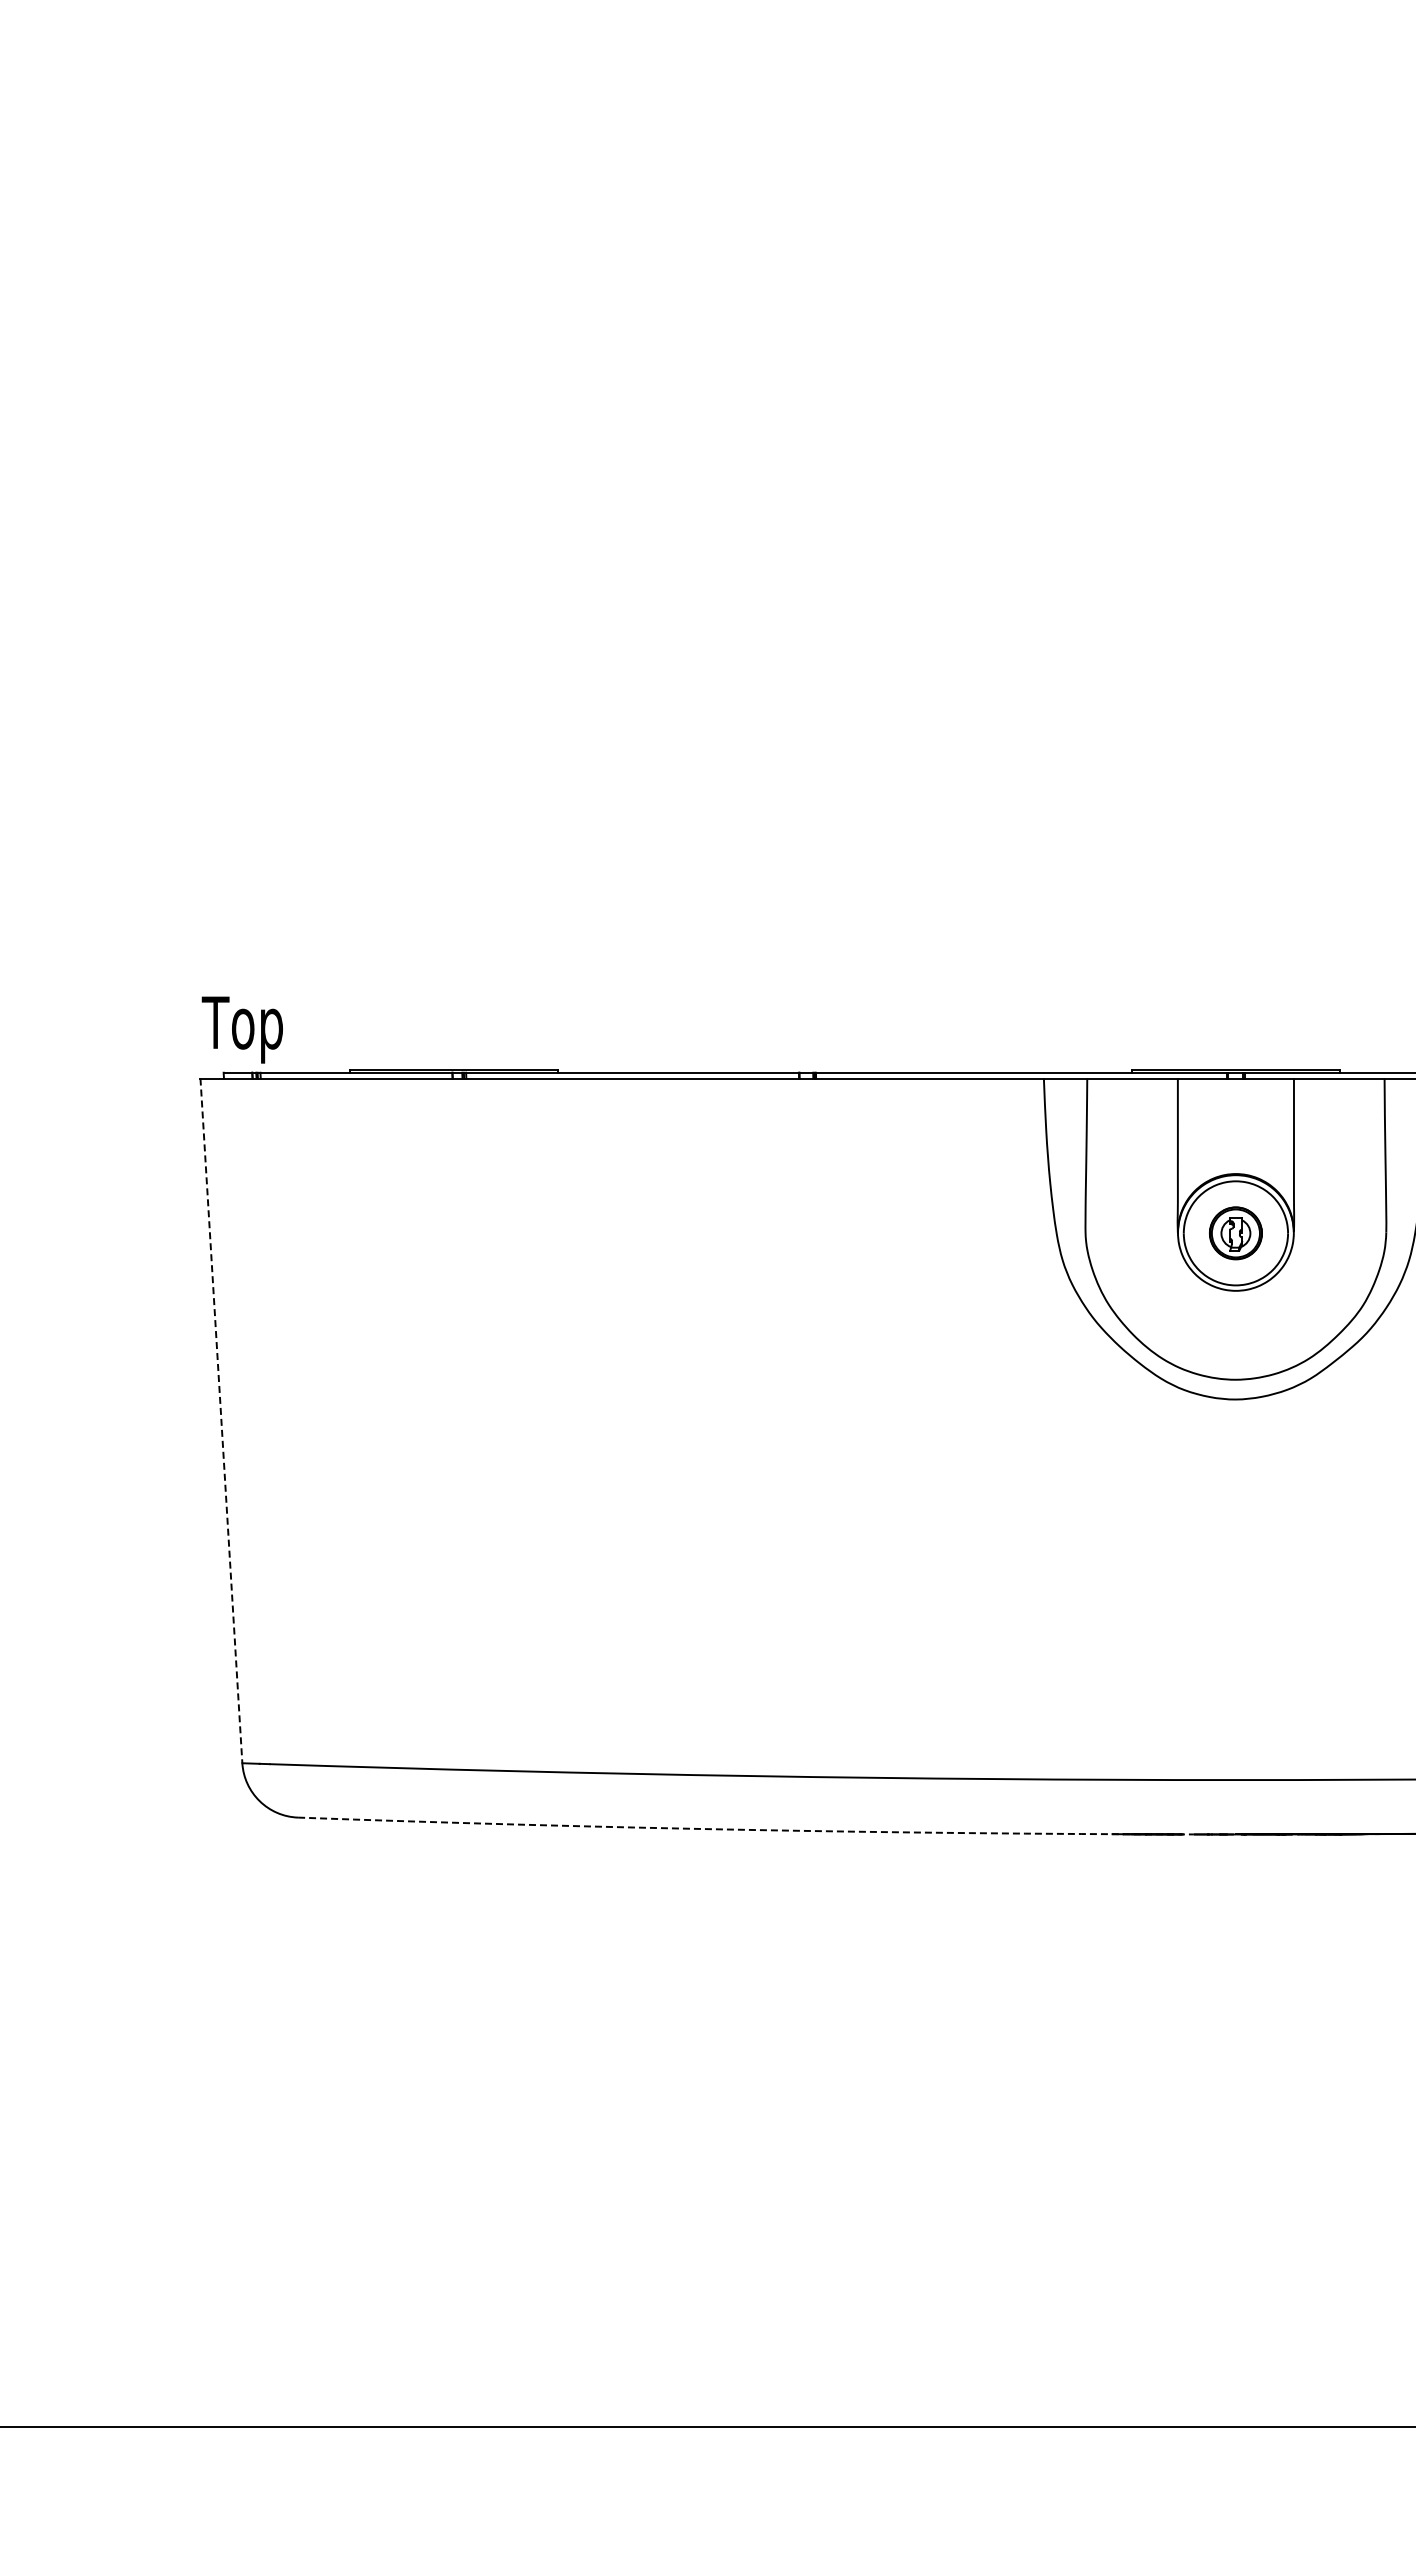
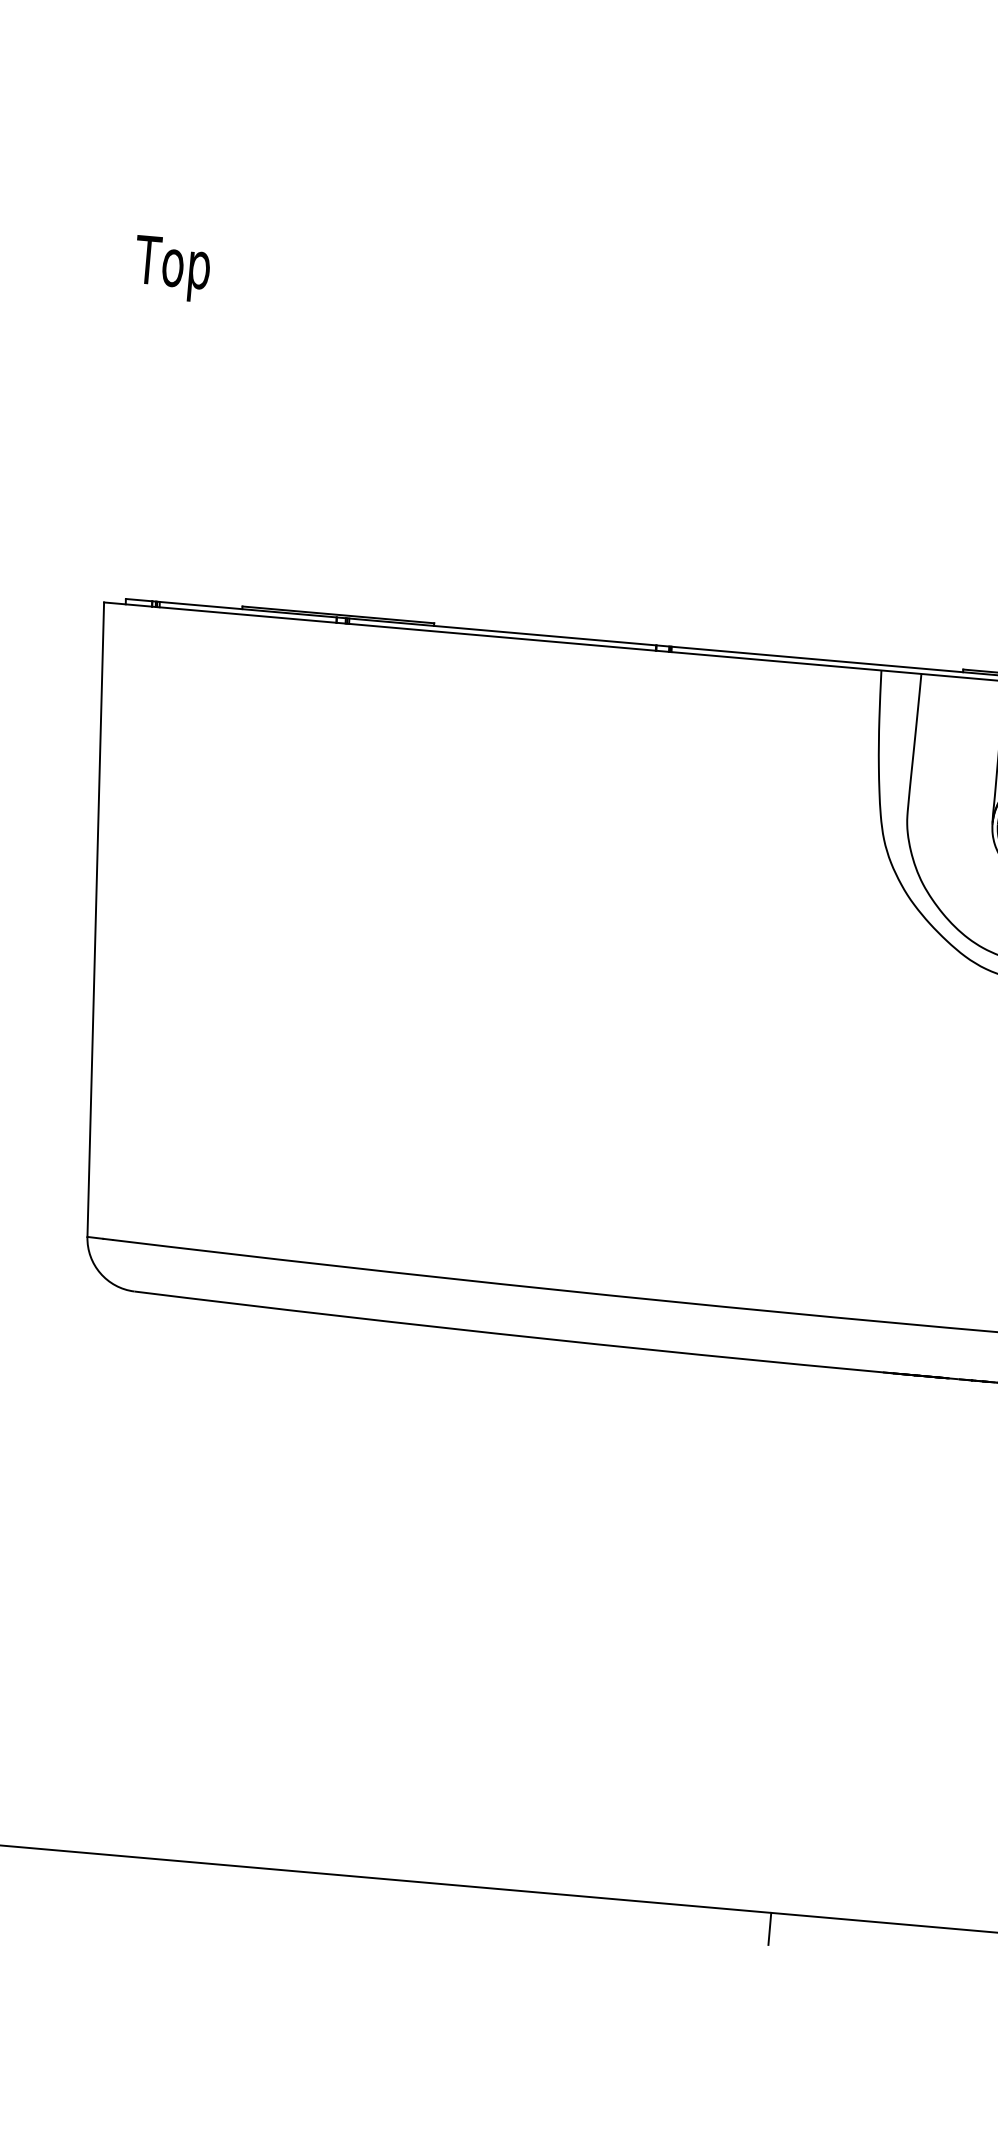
text: (241, 1029) -> (171, 268), moved
line: (221, 1420) -> (95, 919), dashed -> solid
arc: (745, 1829) -> (545, 1338), dashed -> solid
line: (1042, 2443) -> (770, 1928), added

